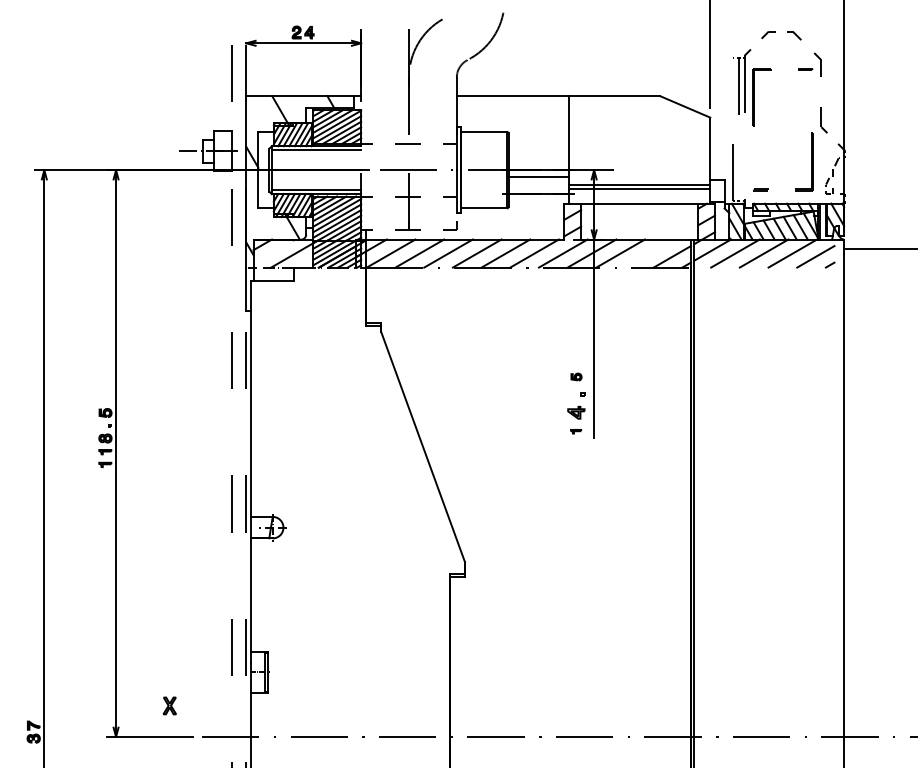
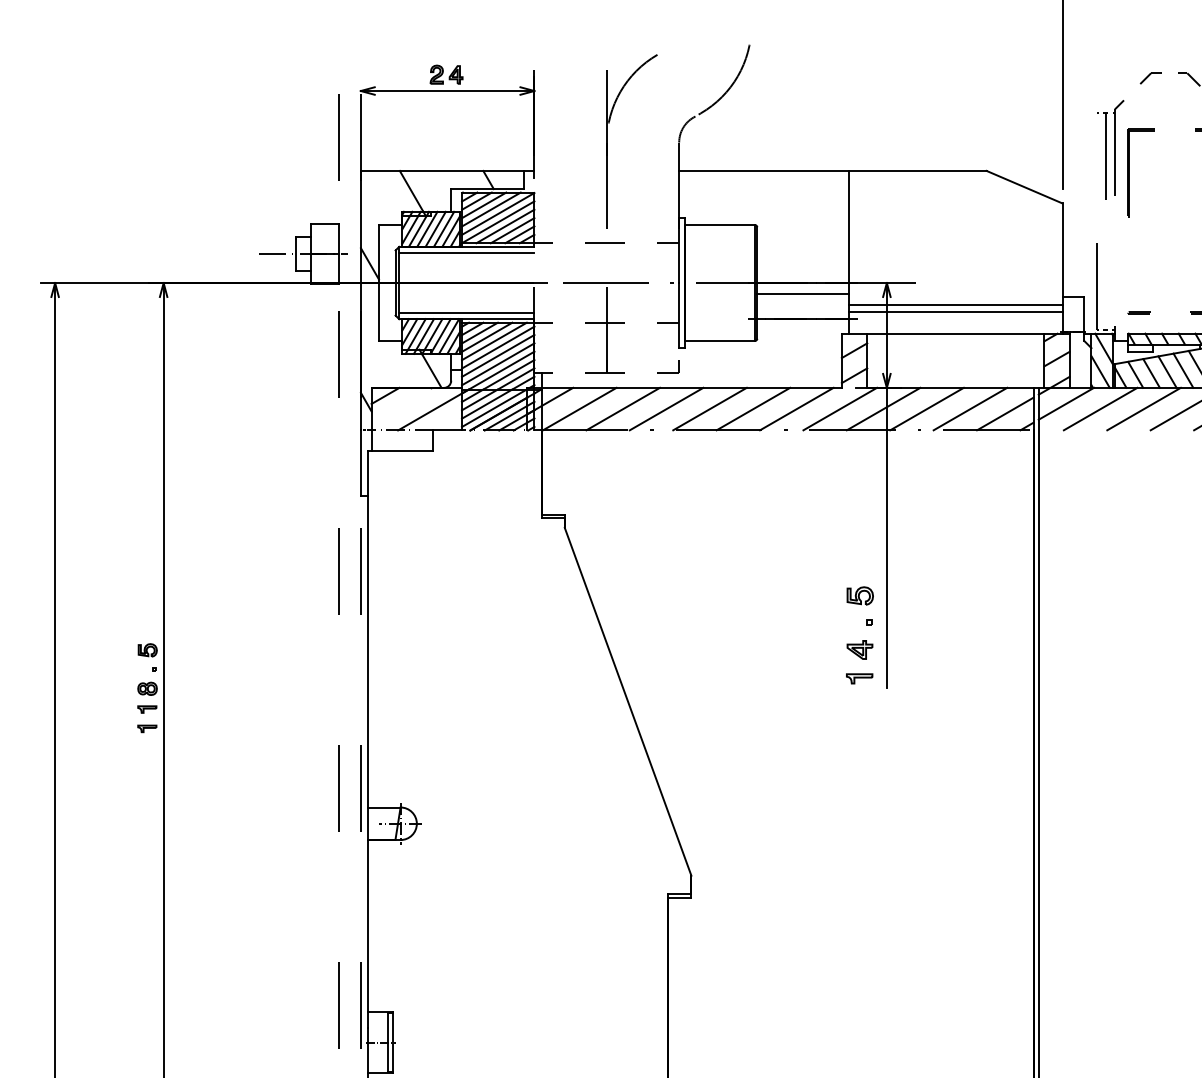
line: (649, 253) -> (970, 409), added
part: (576, 376) -> (860, 595), size x1.67
part: (575, 431) -> (858, 678), size x1.67

